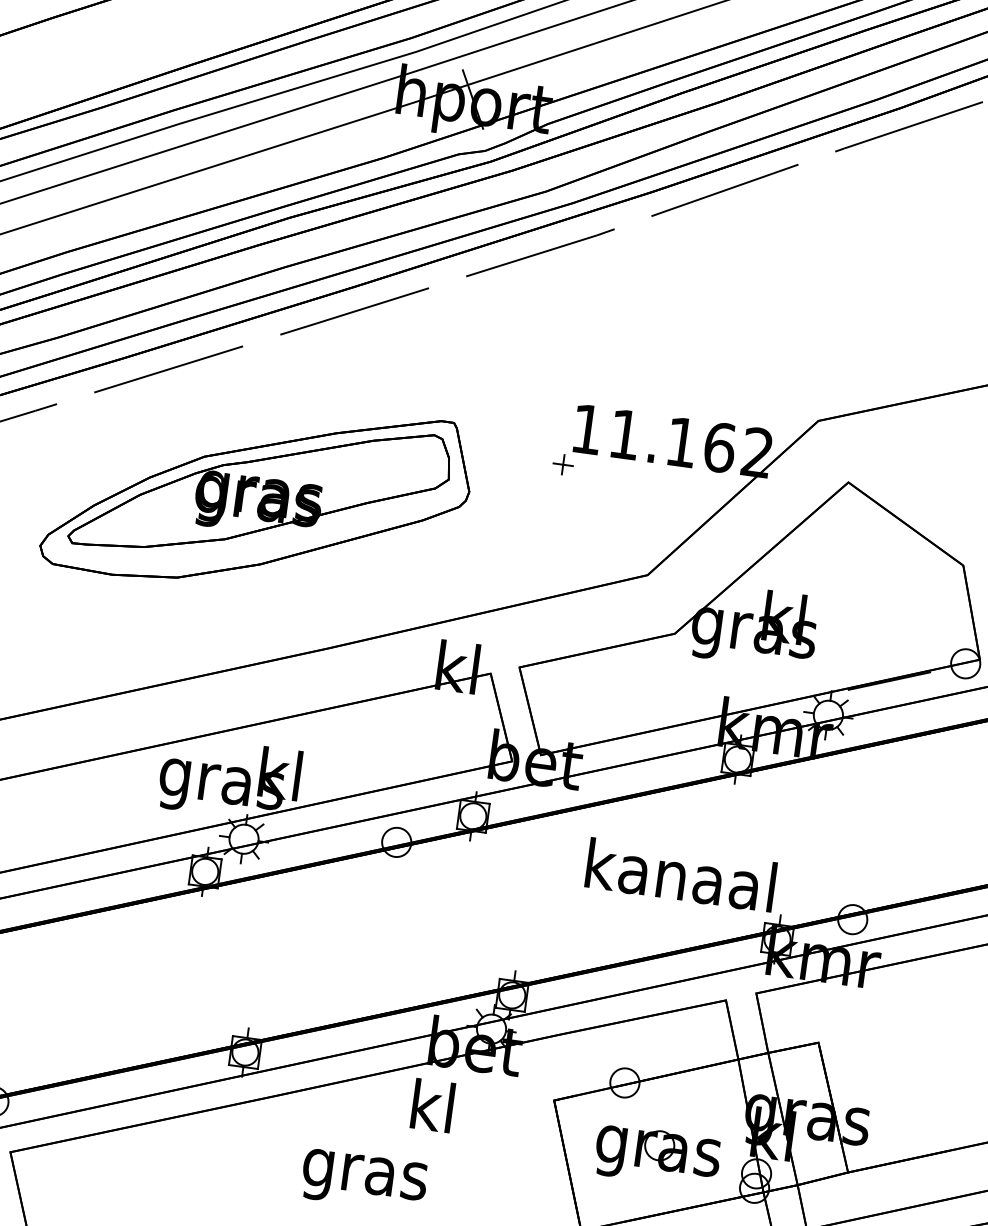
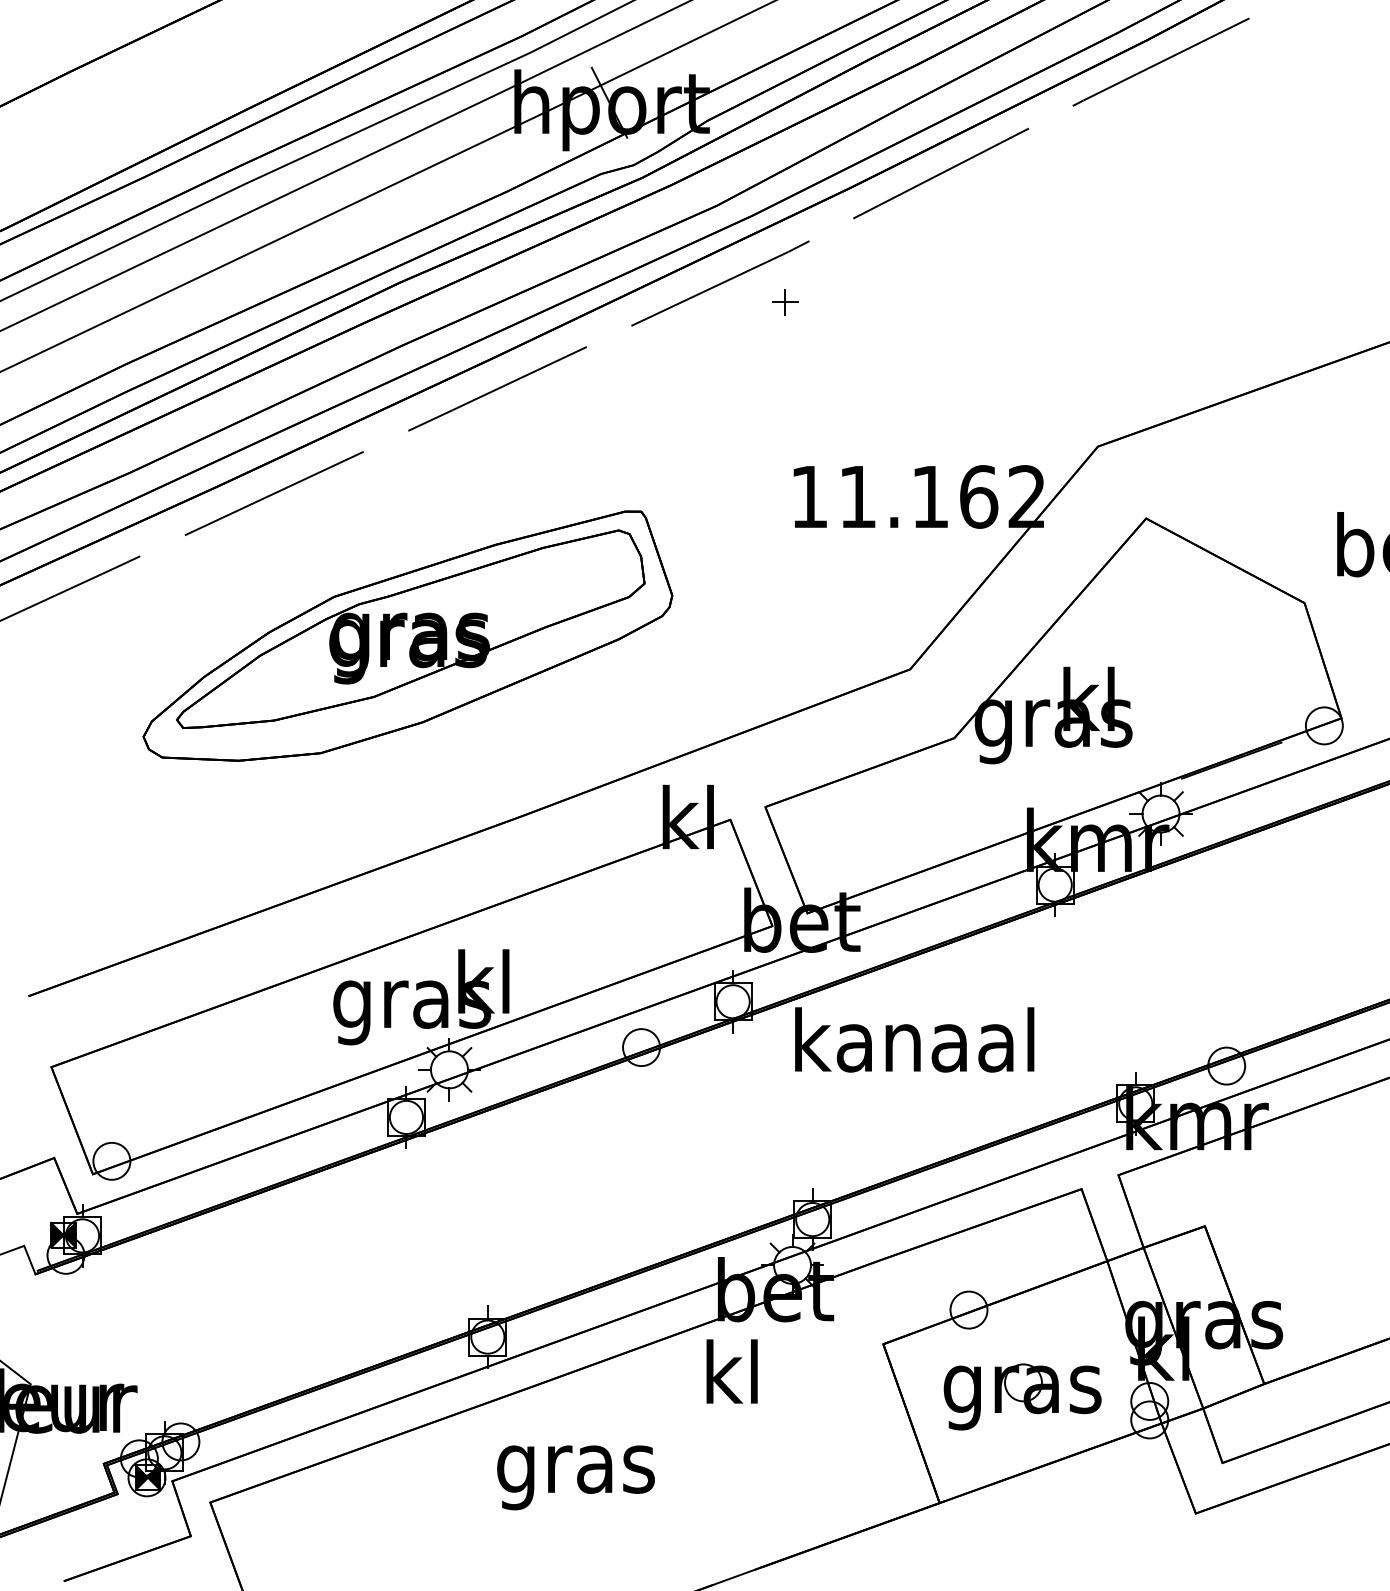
part: (563, 464) -> (785, 302), moved
text: (680, 874) -> (914, 1039), moved
text: (363, 1180) -> (575, 1477), moved

